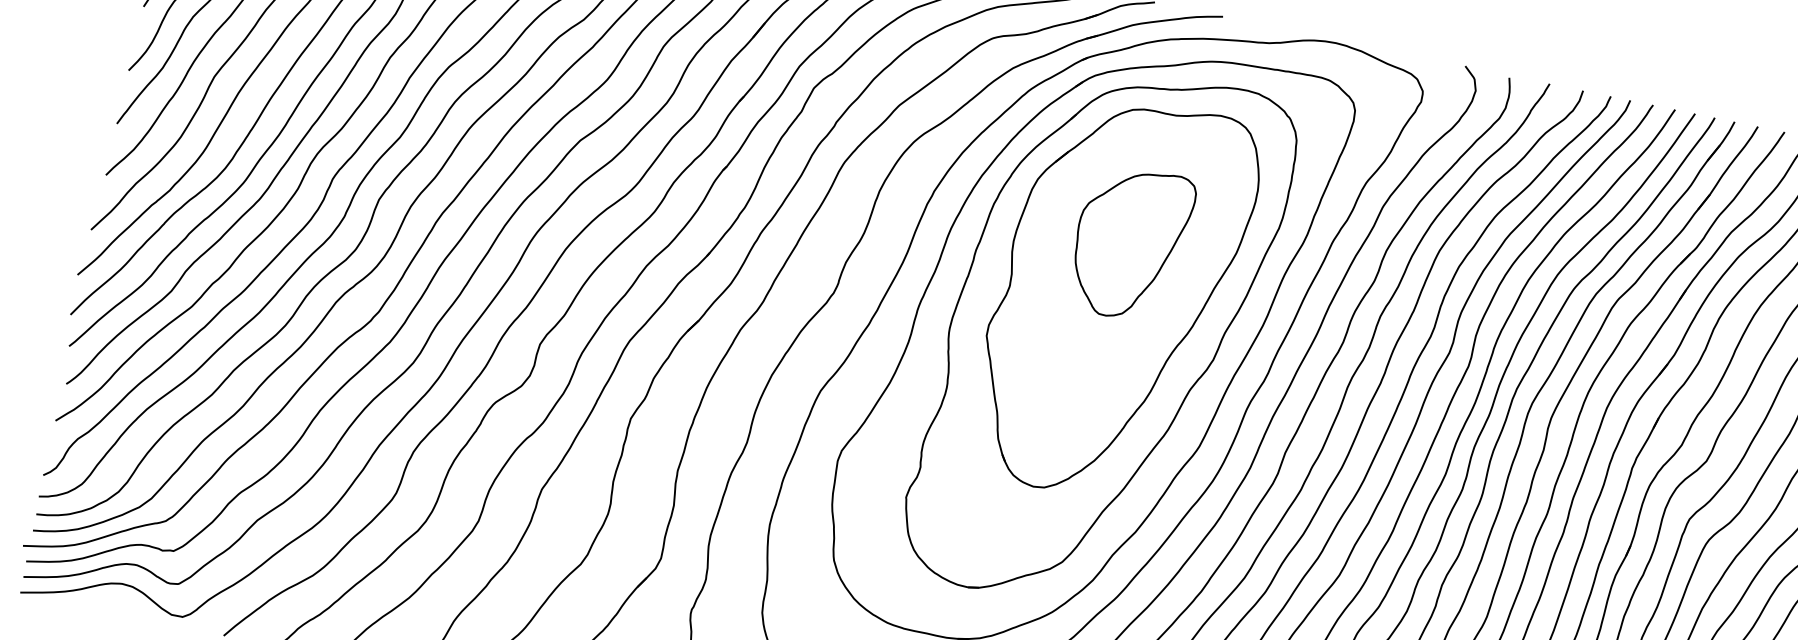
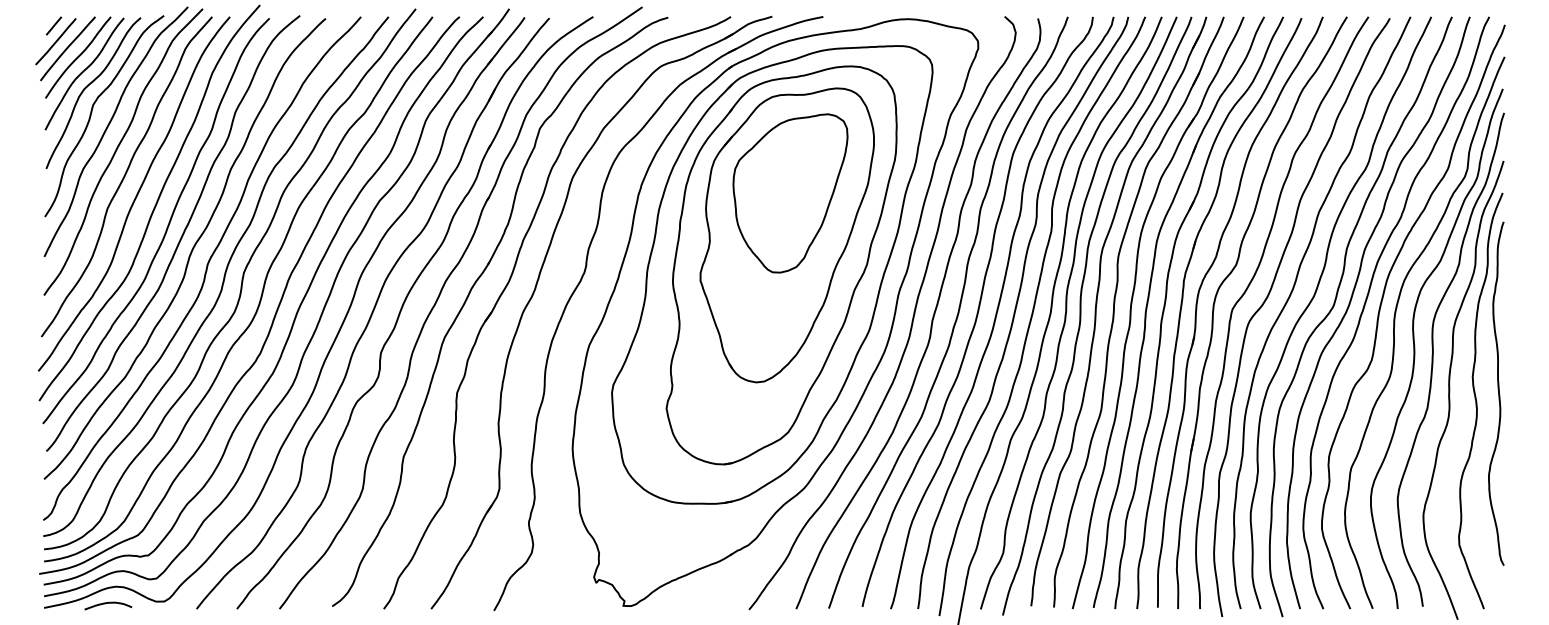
part: (1130, 243) -> (790, 193), size x1.43
curve: (107, 604) -> (108, 603), added

